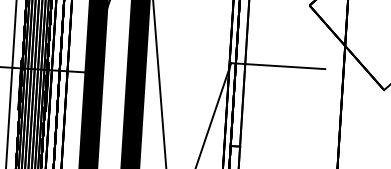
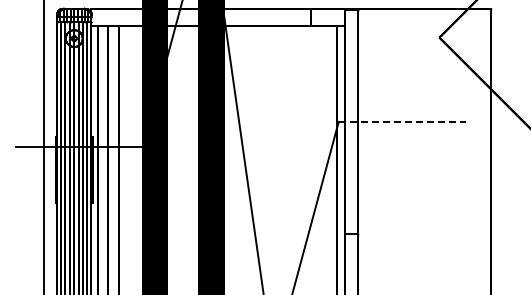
line: (278, 66) -> (402, 122), solid -> dashed

